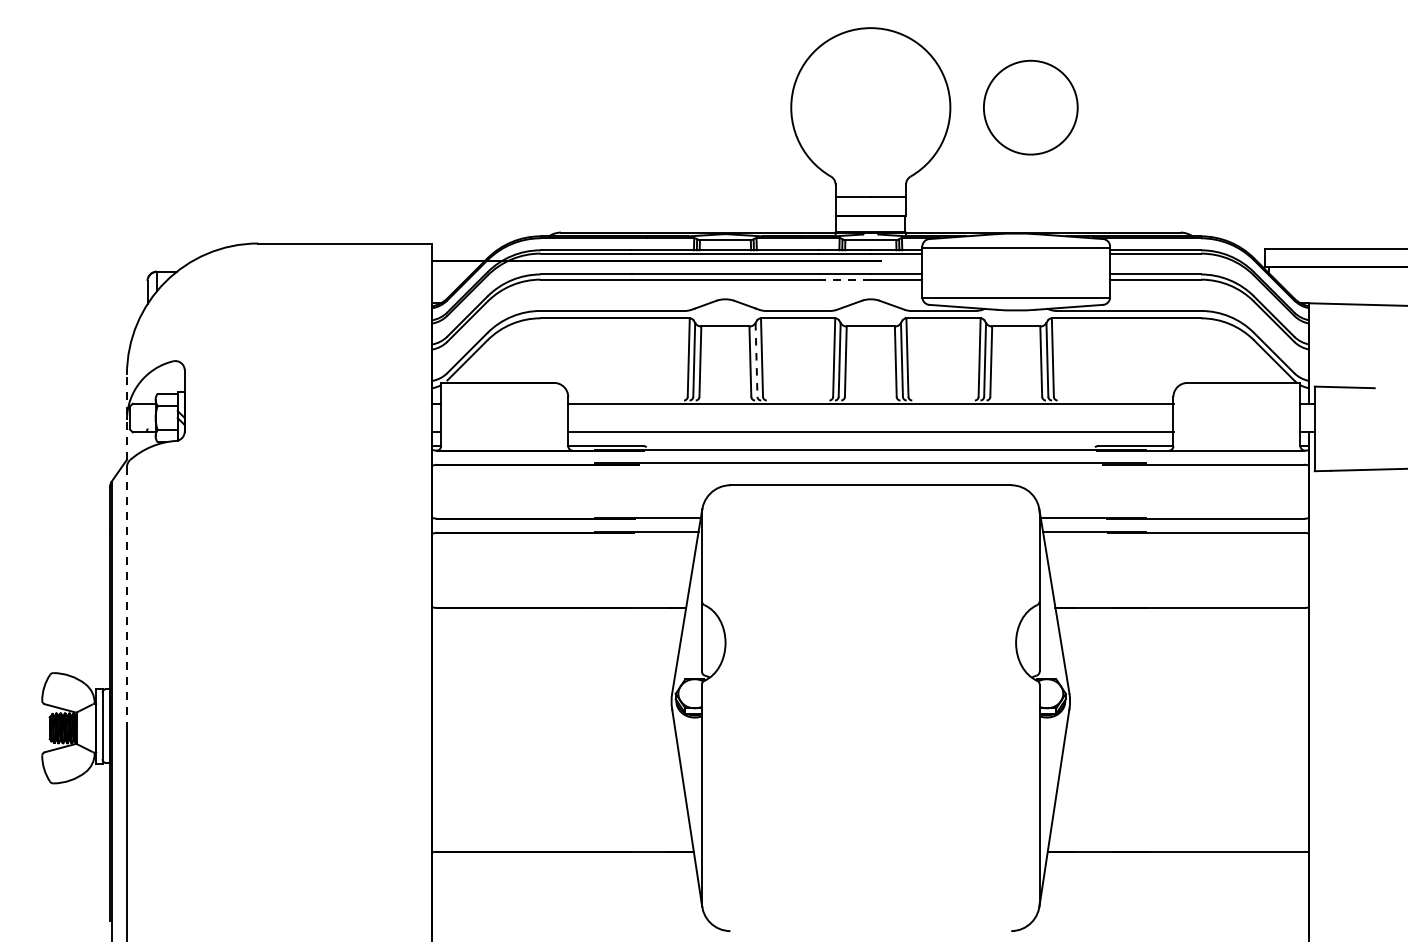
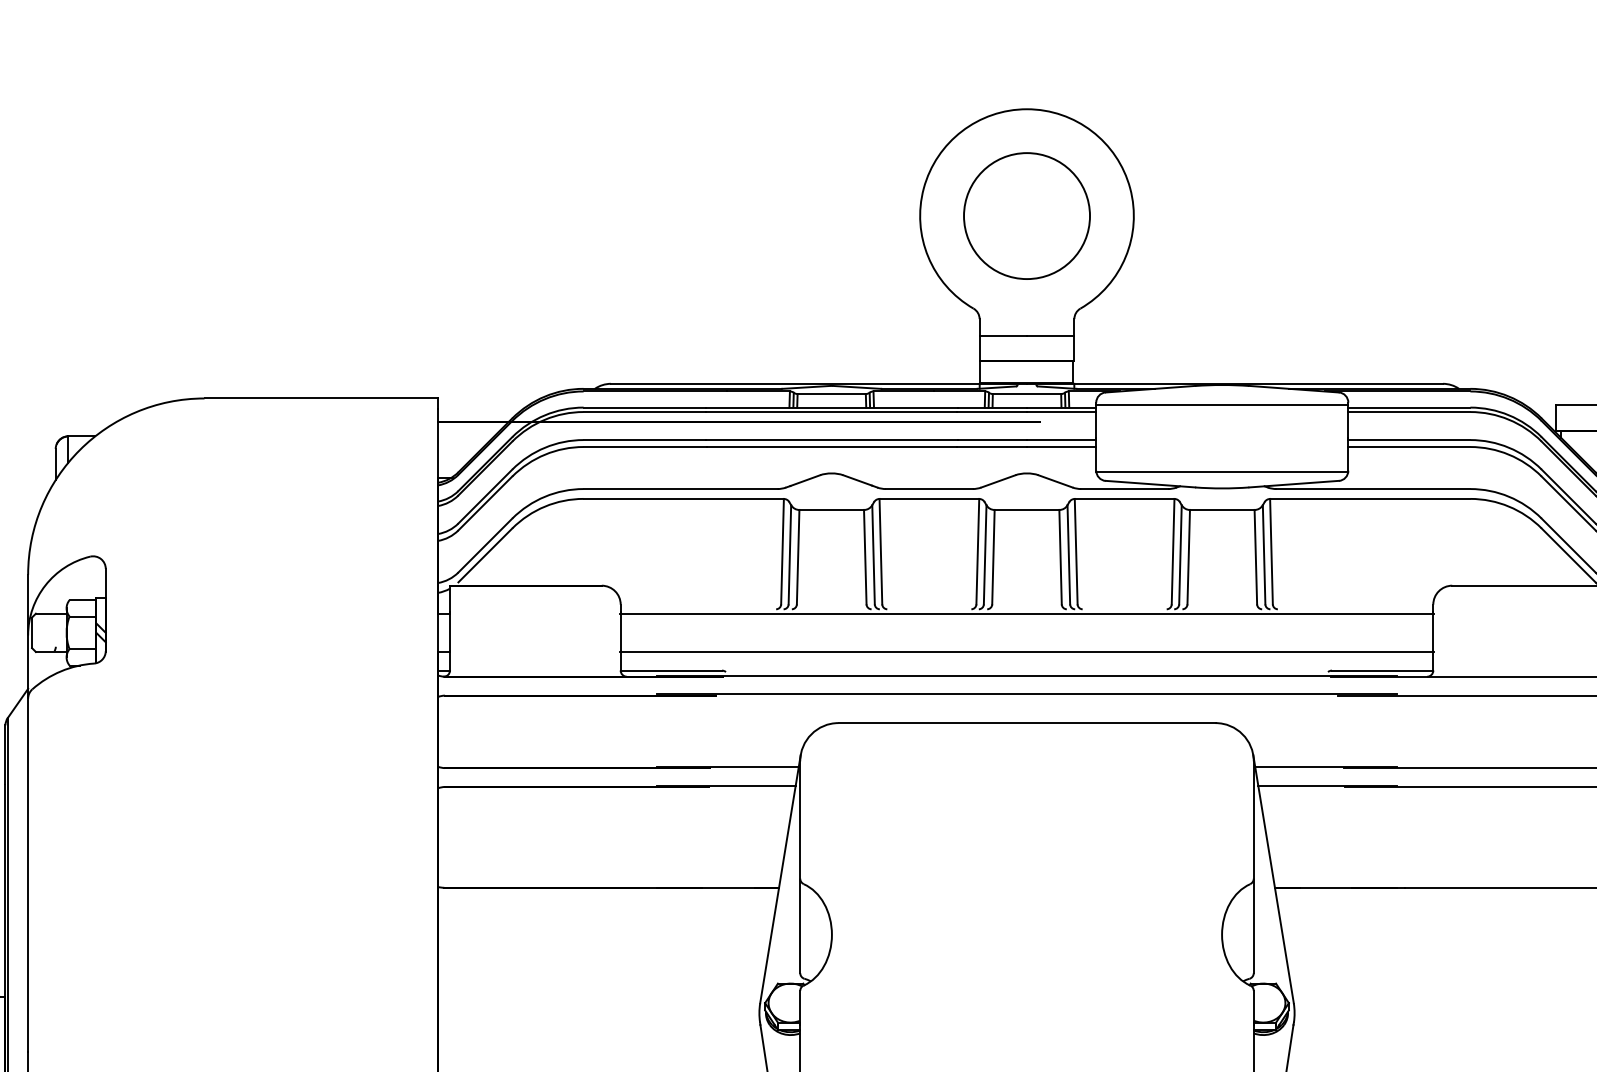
circle: (1030, 107) -> (1026, 215), moved
line: (844, 279) -> (991, 446), dashed -> solid
line: (756, 359) -> (873, 554), dashed -> solid
line: (126, 552) -> (27, 813), dashed -> solid

